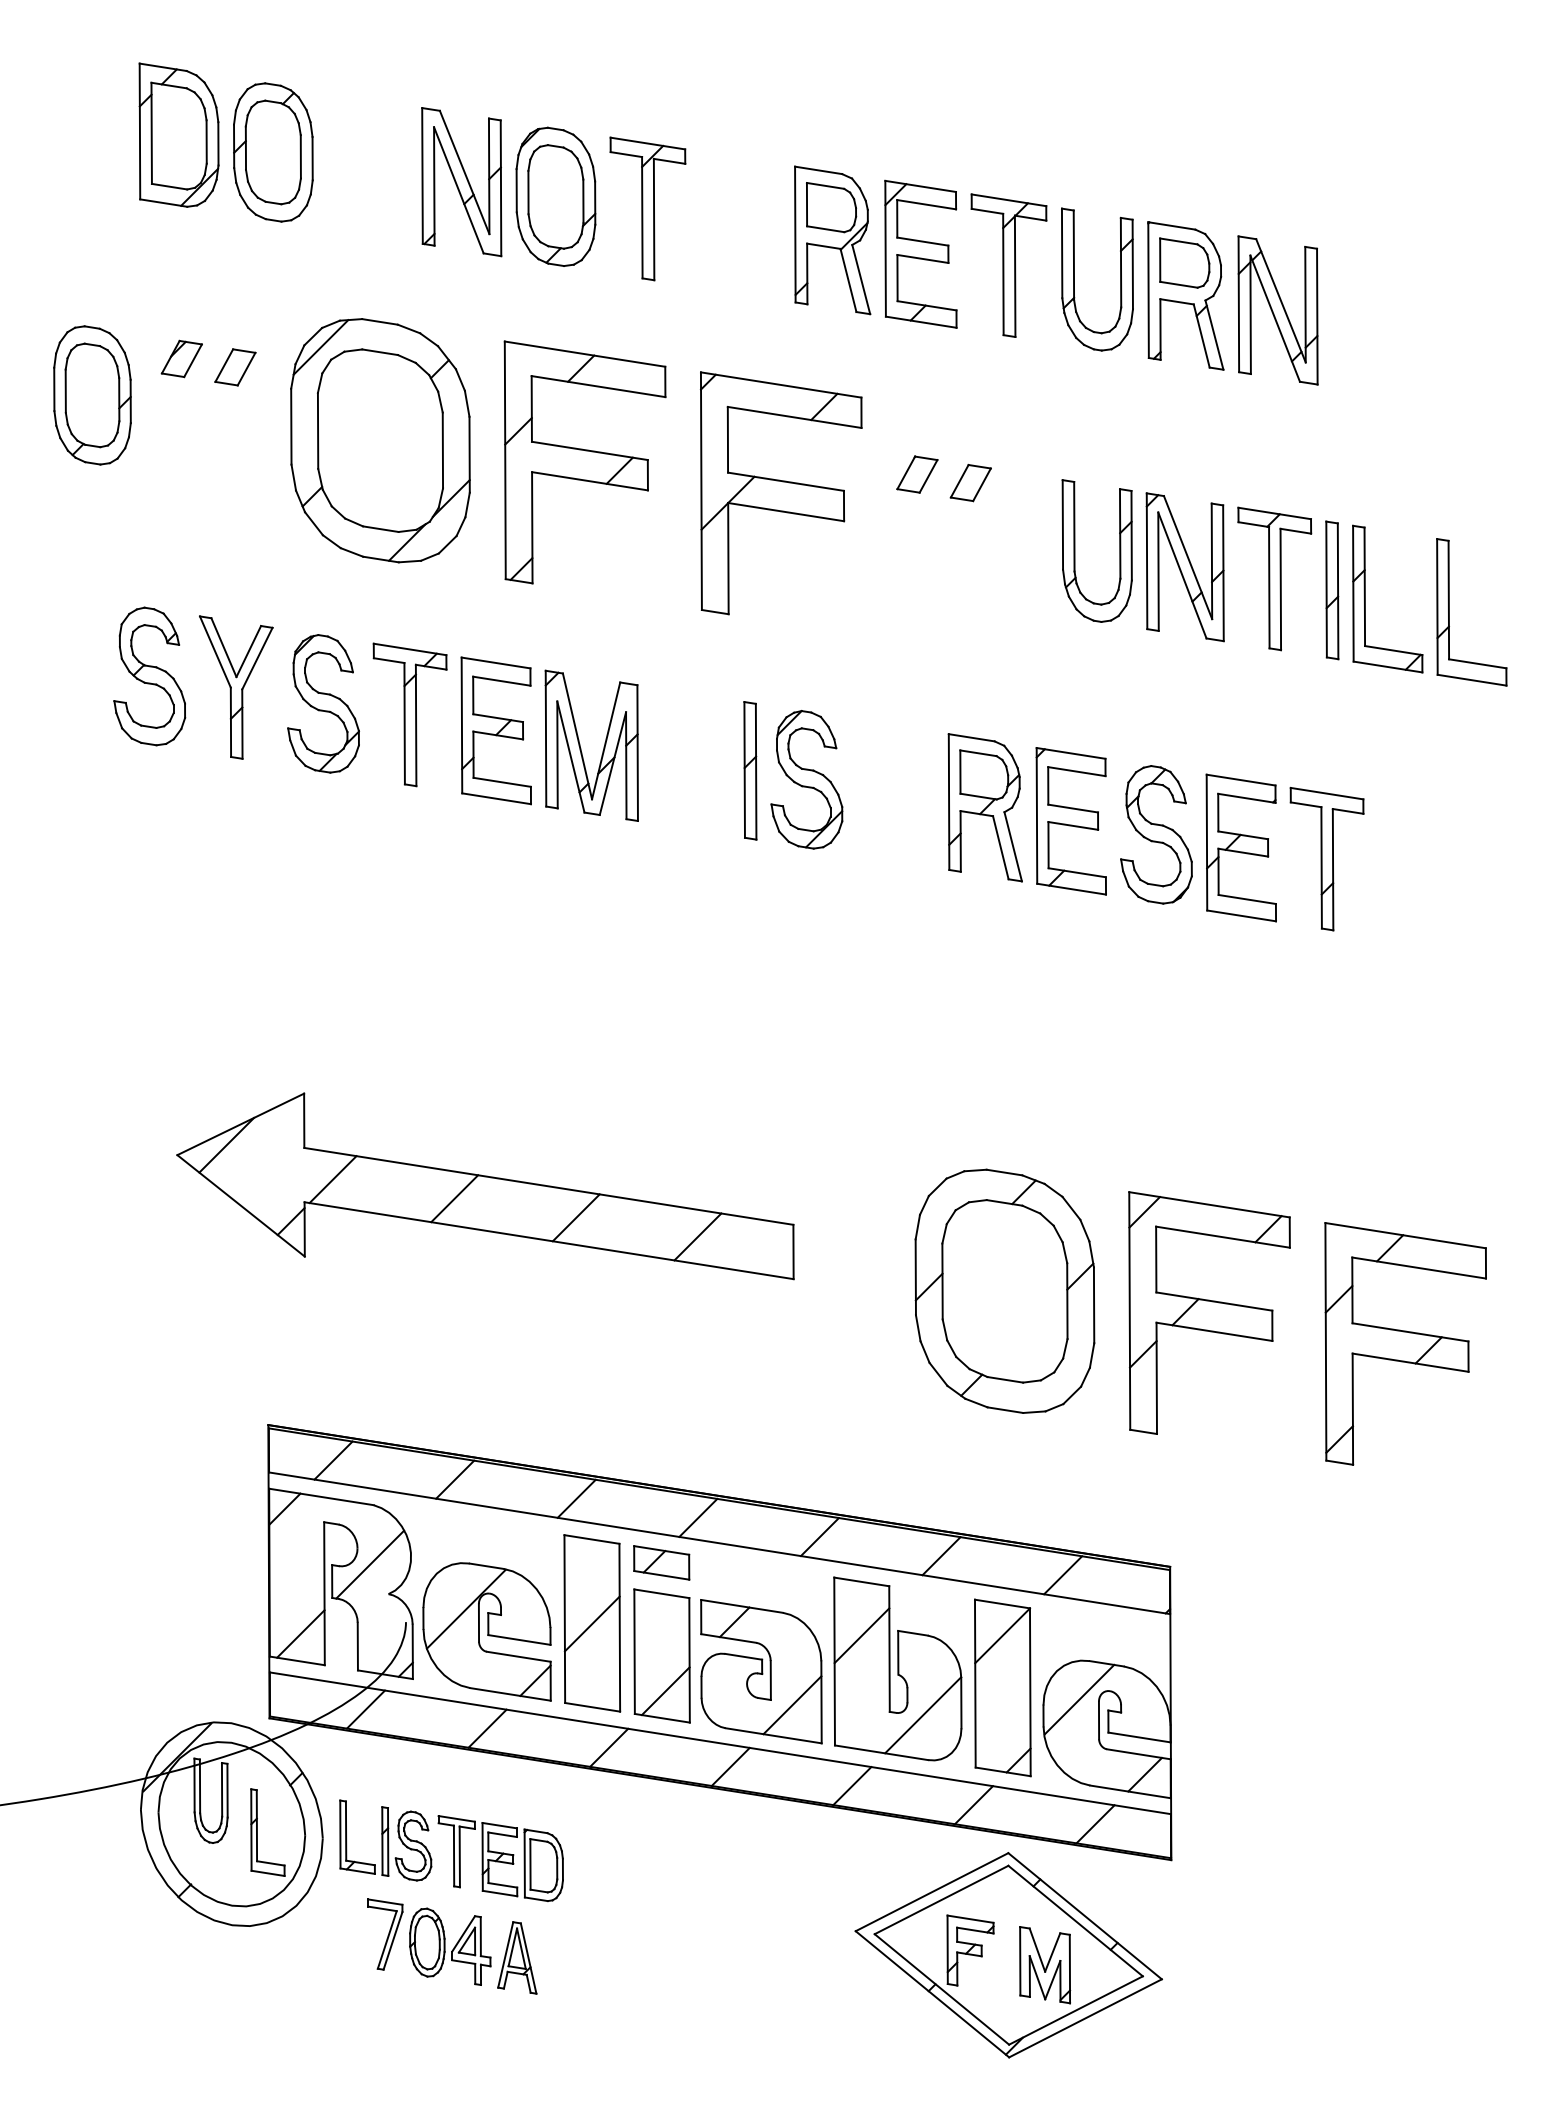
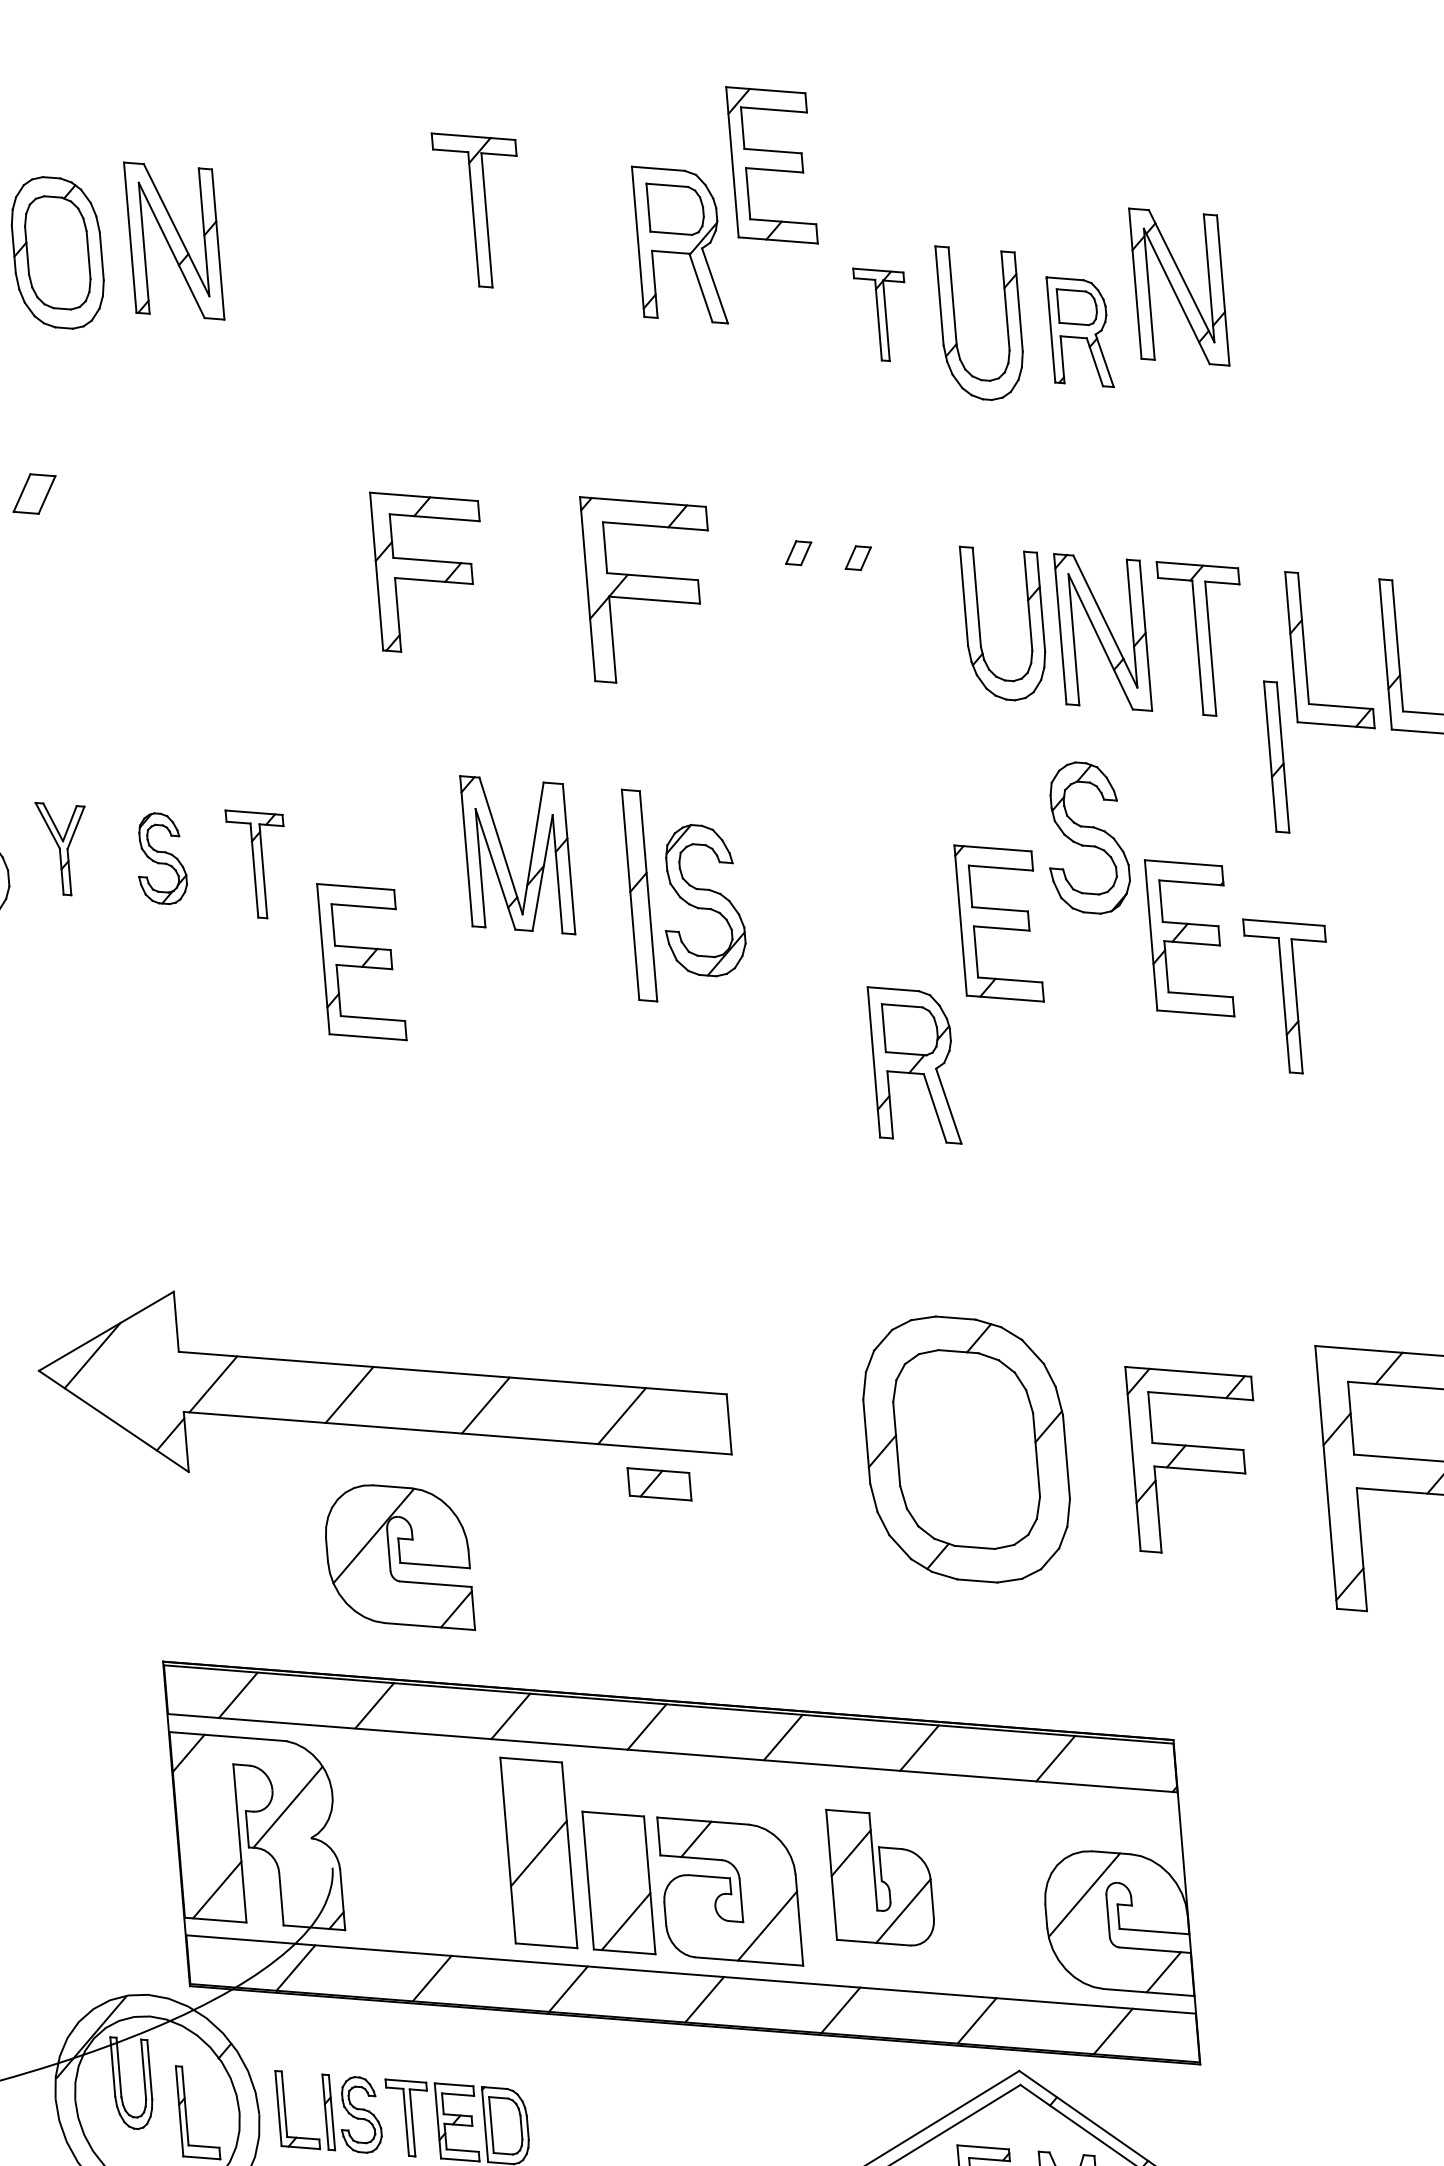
part: (461, 182) -> (173, 241), moved
part: (555, 196) -> (373, 277), removed
part: (647, 208) -> (478, 208), moved
part: (832, 240) -> (679, 245), moved
part: (920, 253) -> (771, 164), moved
part: (1008, 265) -> (881, 313), size x0.6
part: (1185, 295) -> (1079, 331), size x0.7
part: (1277, 310) -> (1178, 287), moved
part: (380, 440) -> (201, 562), removed
part: (584, 462) -> (429, 568), size x0.6
part: (917, 474) -> (798, 553), size x0.6
part: (970, 483) -> (858, 558), size x0.6
part: (781, 493) -> (649, 586), size x0.7
part: (1332, 590) -> (1276, 757), moved
part: (236, 687) -> (63, 848), size x0.6
part: (323, 703) -> (161, 858), size x0.6
part: (409, 714) -> (257, 863), size x0.7
part: (495, 730) -> (360, 961), moved
part: (581, 748) -> (506, 859), moved
part: (750, 770) -> (639, 895), size x1.4
part: (984, 807) -> (913, 1065), moved
part: (1156, 834) -> (1087, 837), moved
part: (1326, 859) -> (1288, 995), moved
part: (1209, 1312) -> (1194, 1455), size x0.7
part: (661, 1562) -> (659, 1483), moved
part: (486, 1631) -> (397, 1559), moved
part: (897, 1668) -> (880, 1876), size x0.7
part: (1002, 1687) -> (998, 1888), removed

